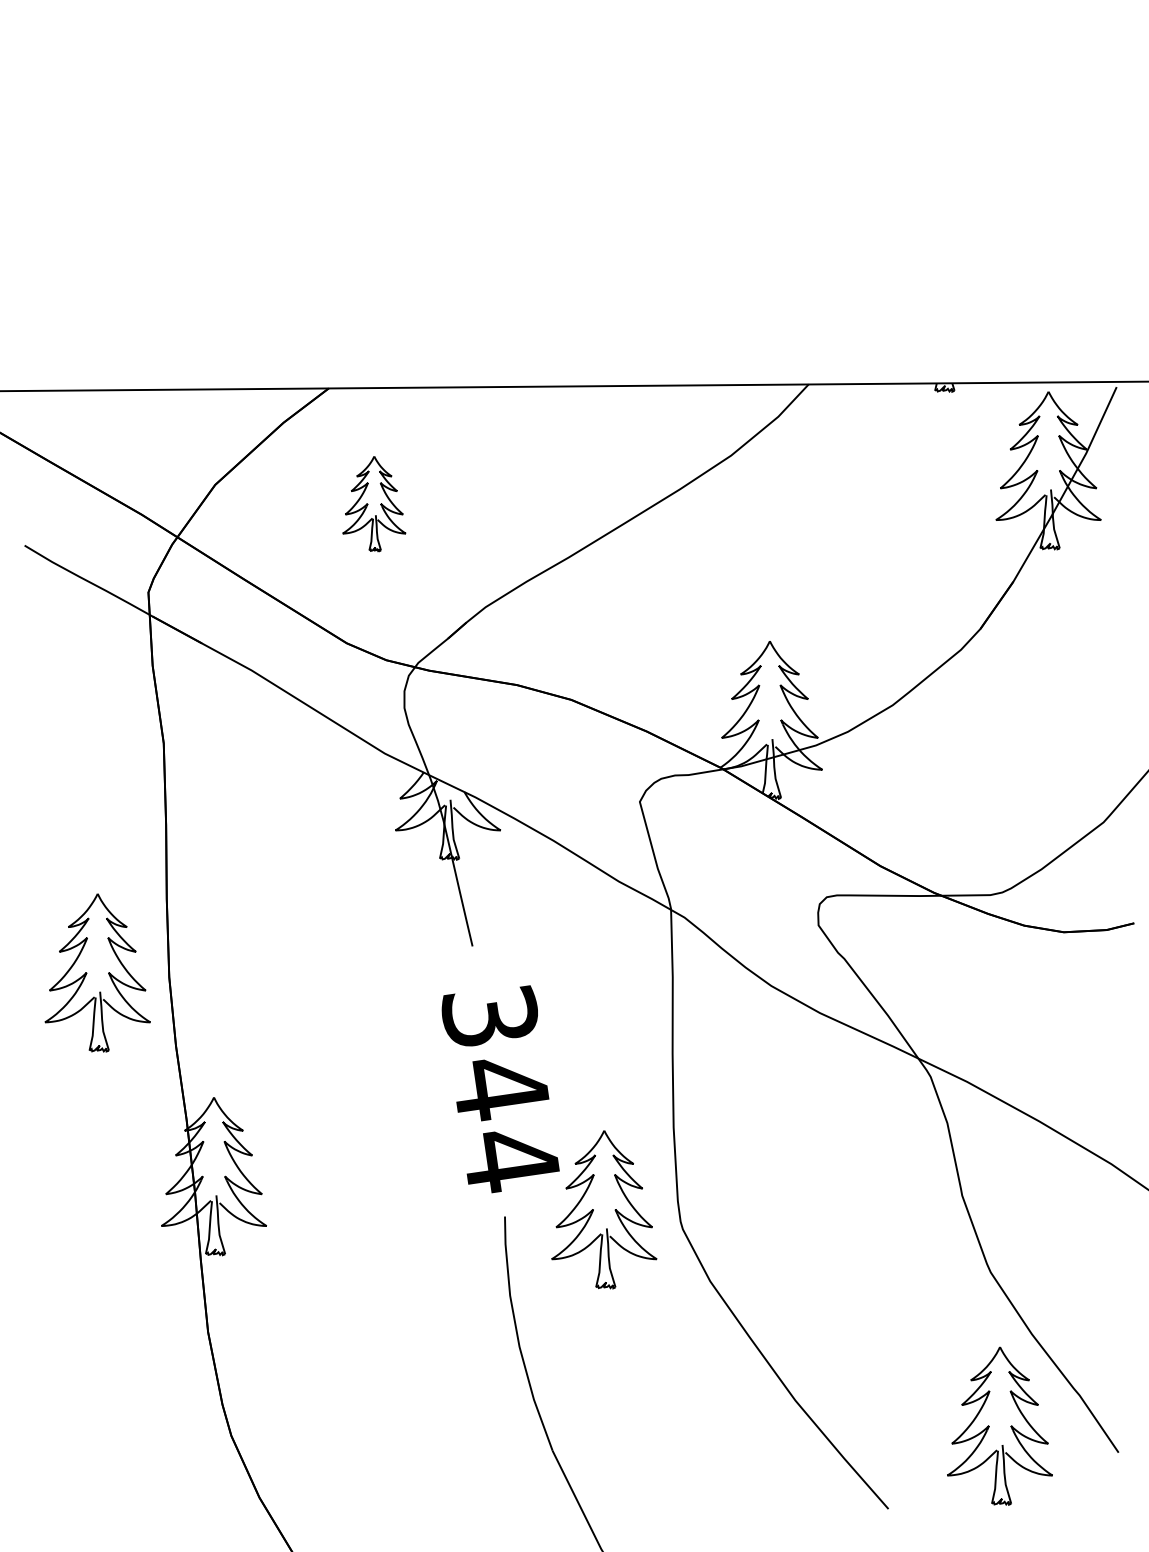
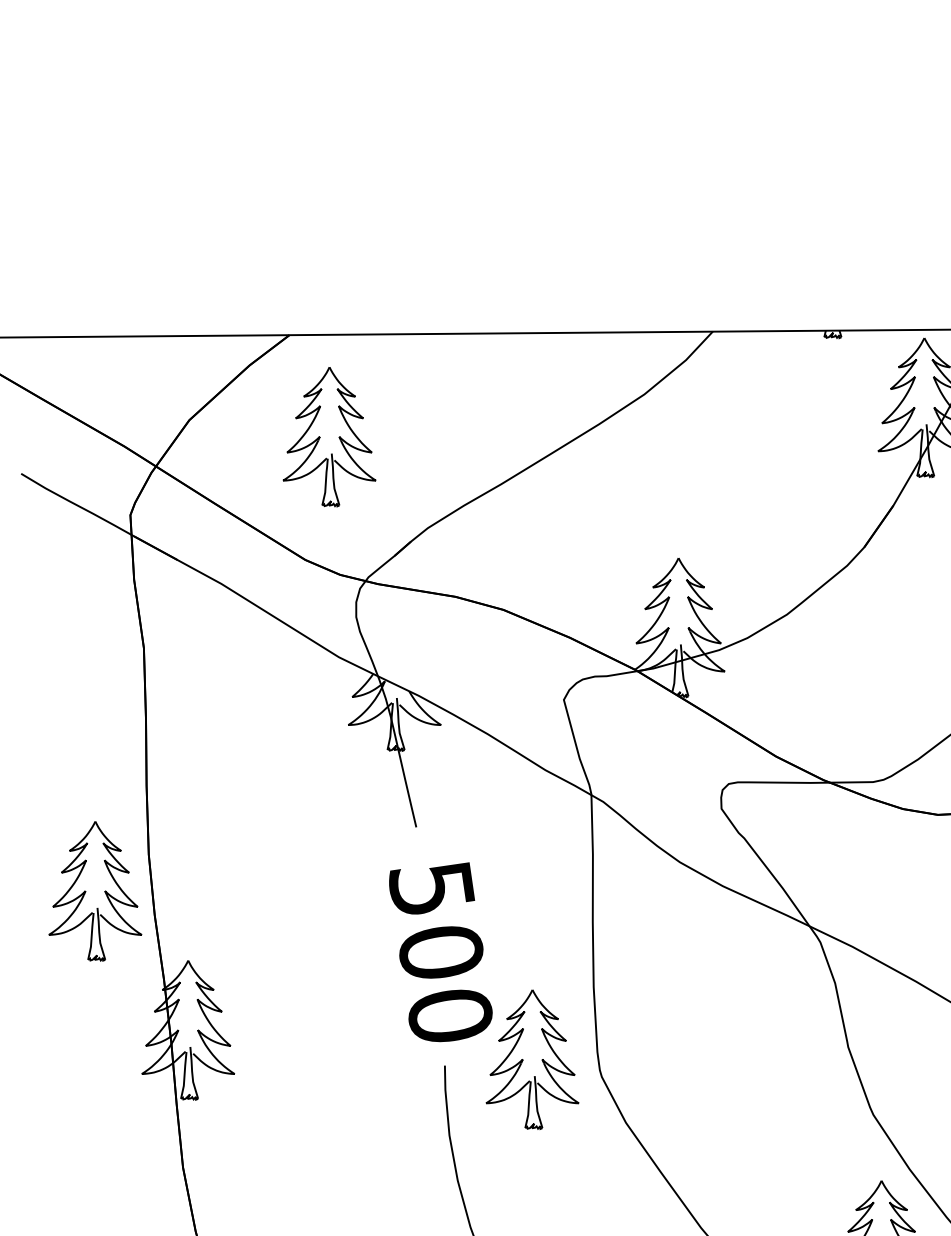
part: (374, 503) -> (329, 436), size x1.67
part: (87, 973) -> (86, 891), moved
text: (500, 1089) -> (440, 953), 344 -> 500

